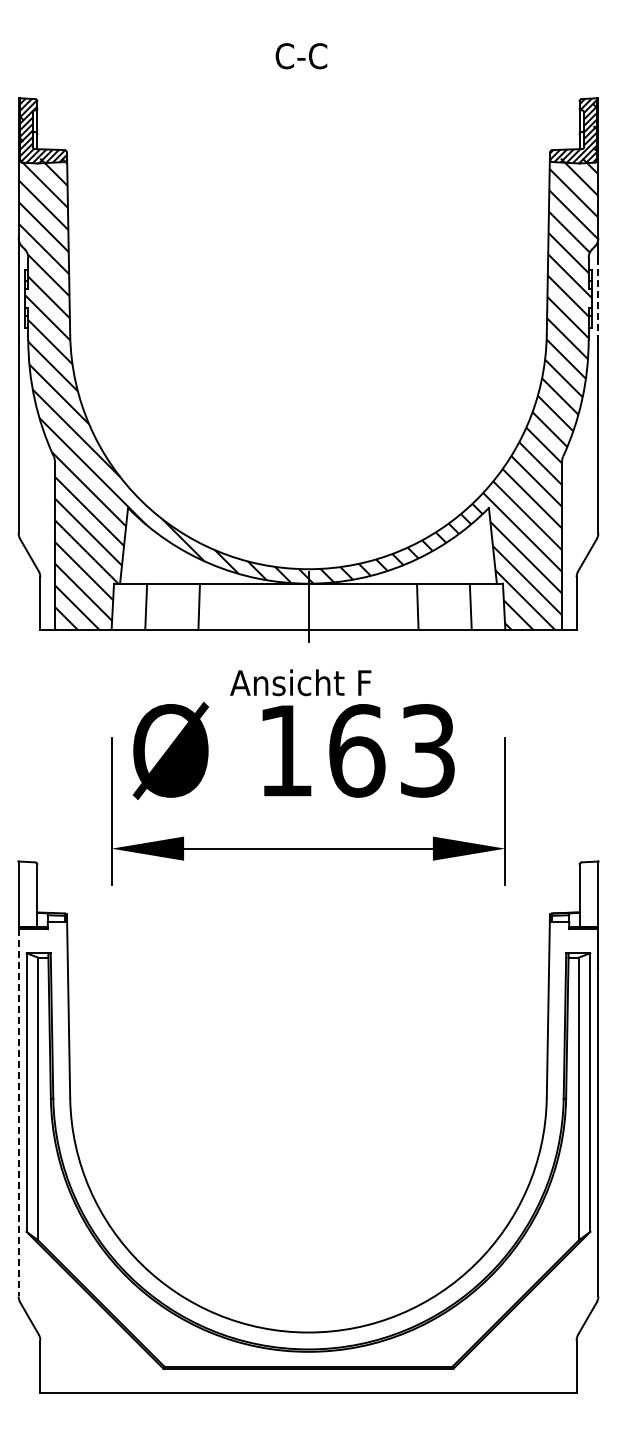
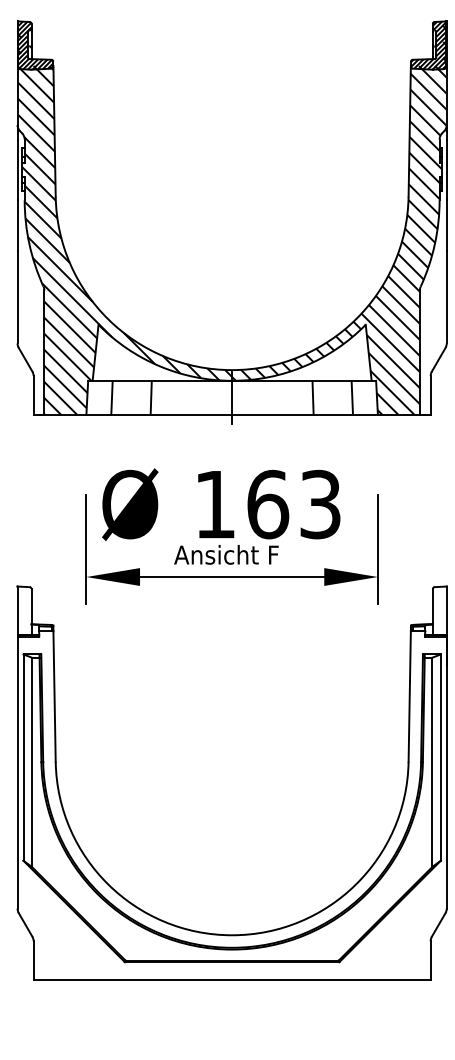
line: (598, 298) -> (446, 169), dashed -> solid
text: (300, 682) -> (226, 554), moved
line: (18, 1112) -> (17, 772), dashed -> solid

